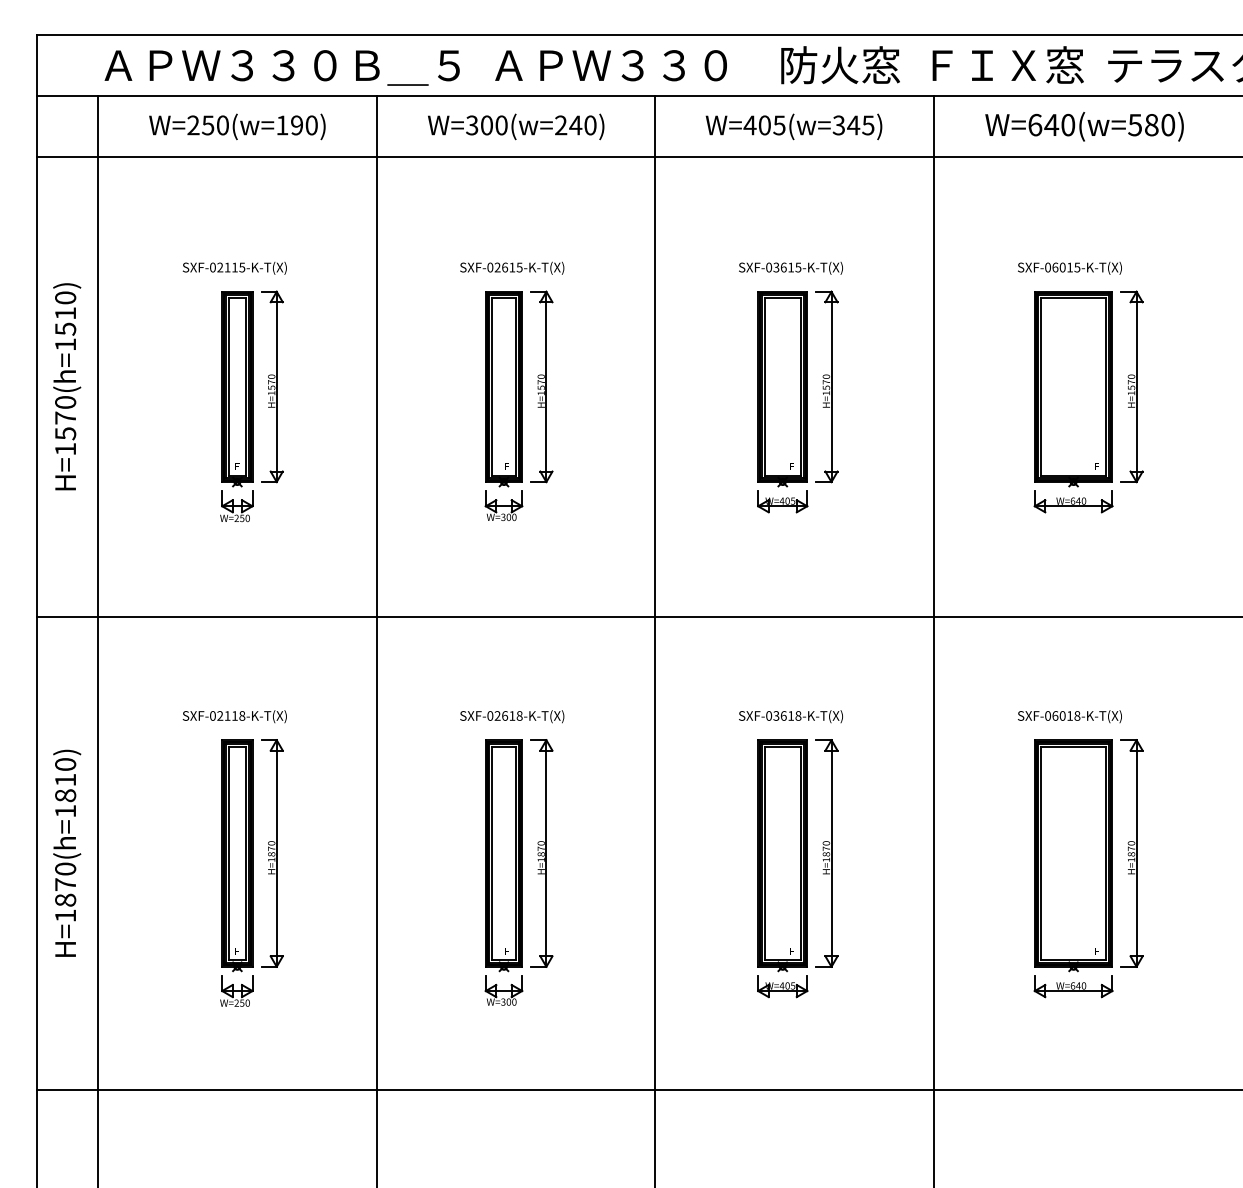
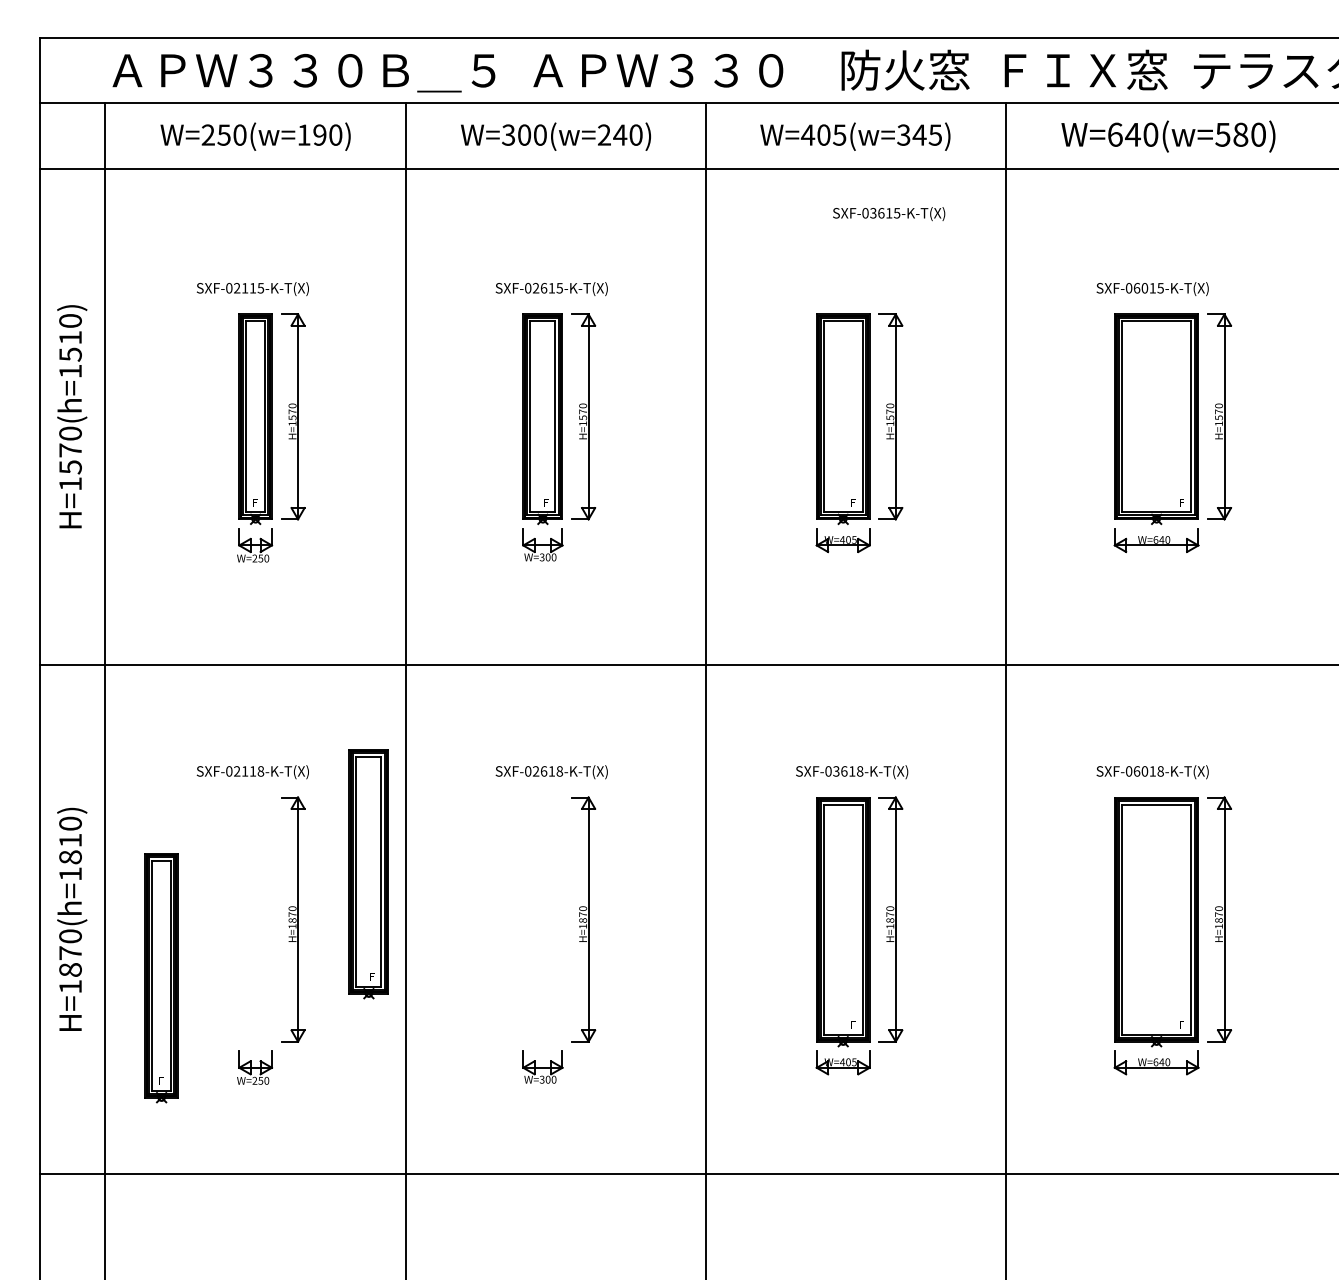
text: (791, 268) -> (889, 214), moved
part: (237, 856) -> (161, 978), moved
part: (503, 856) -> (368, 874), moved

